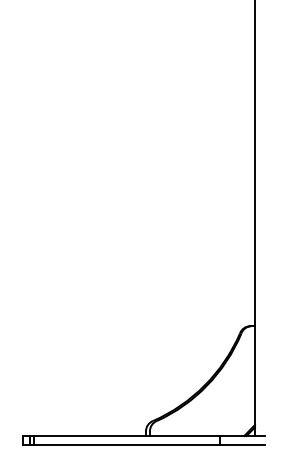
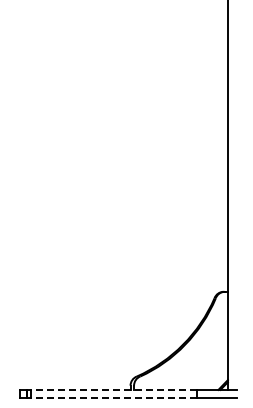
line: (126, 435) -> (113, 389), solid -> dashed
line: (126, 444) -> (113, 397), solid -> dashed

